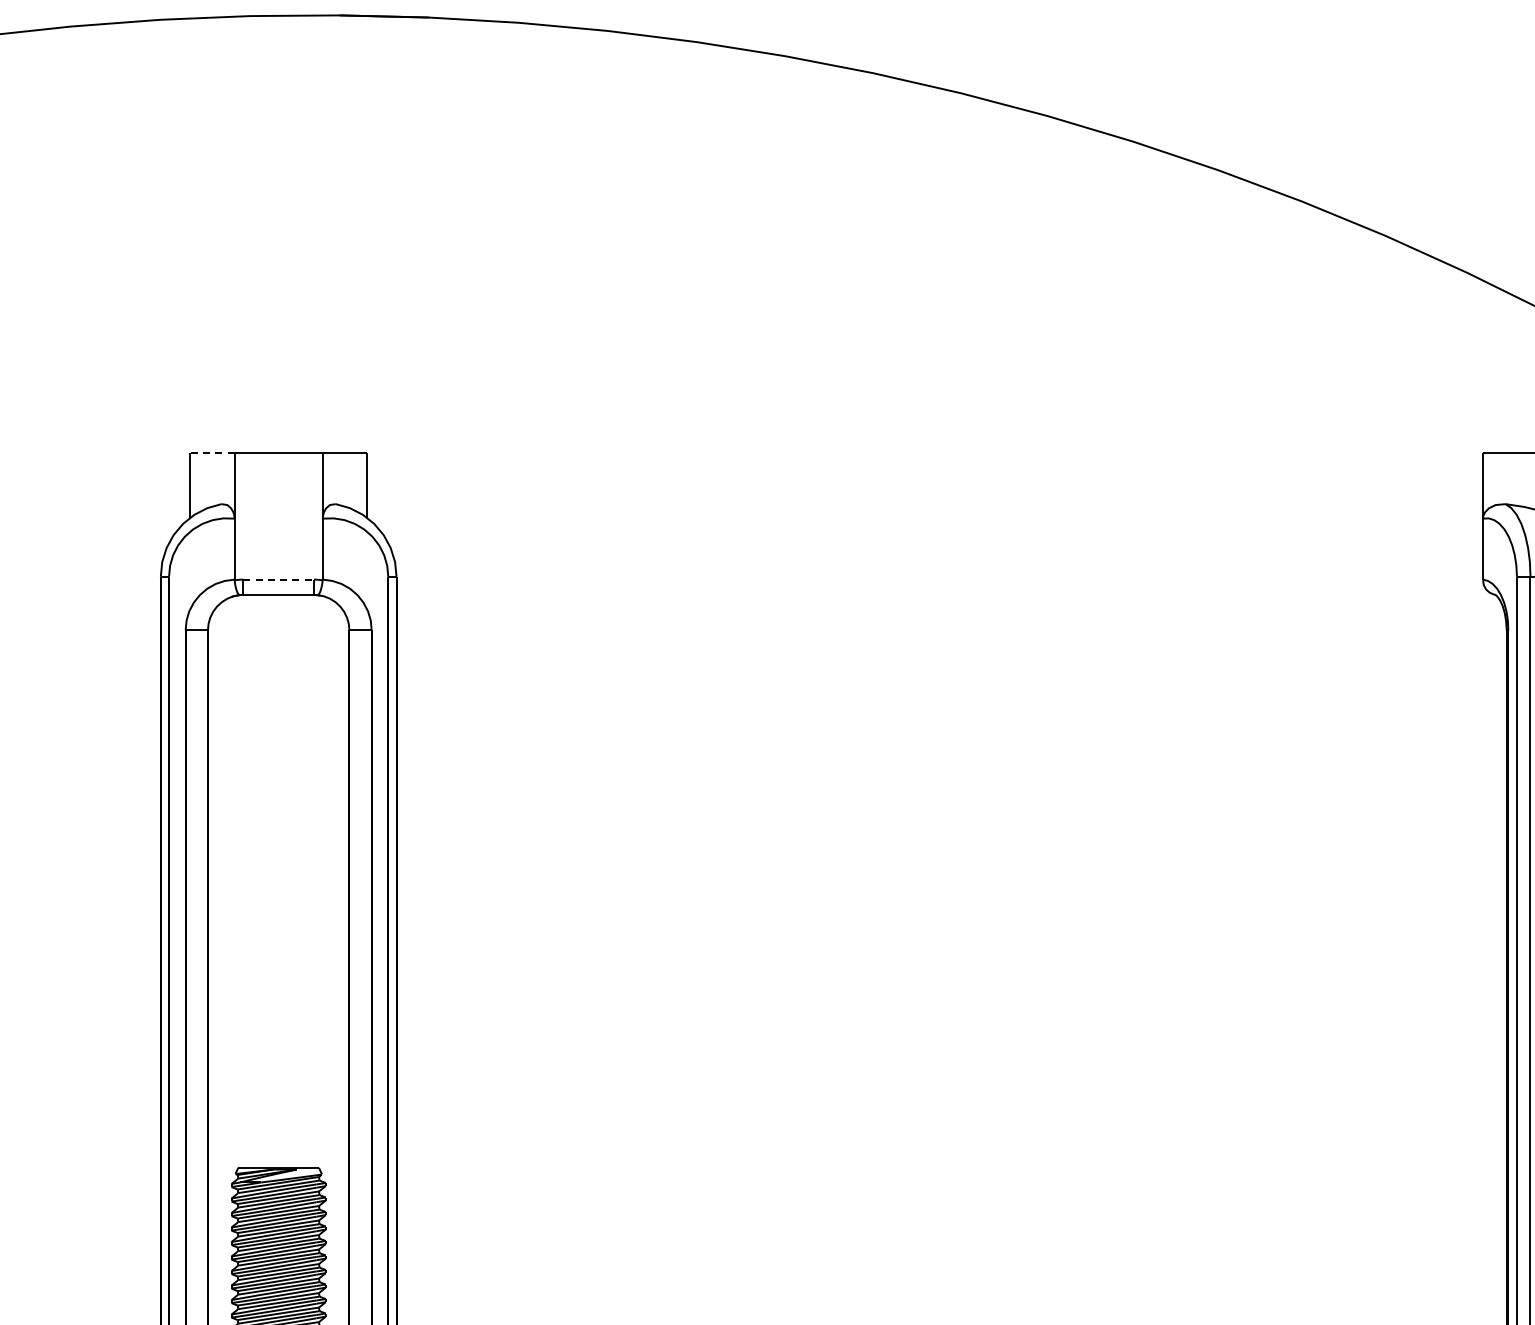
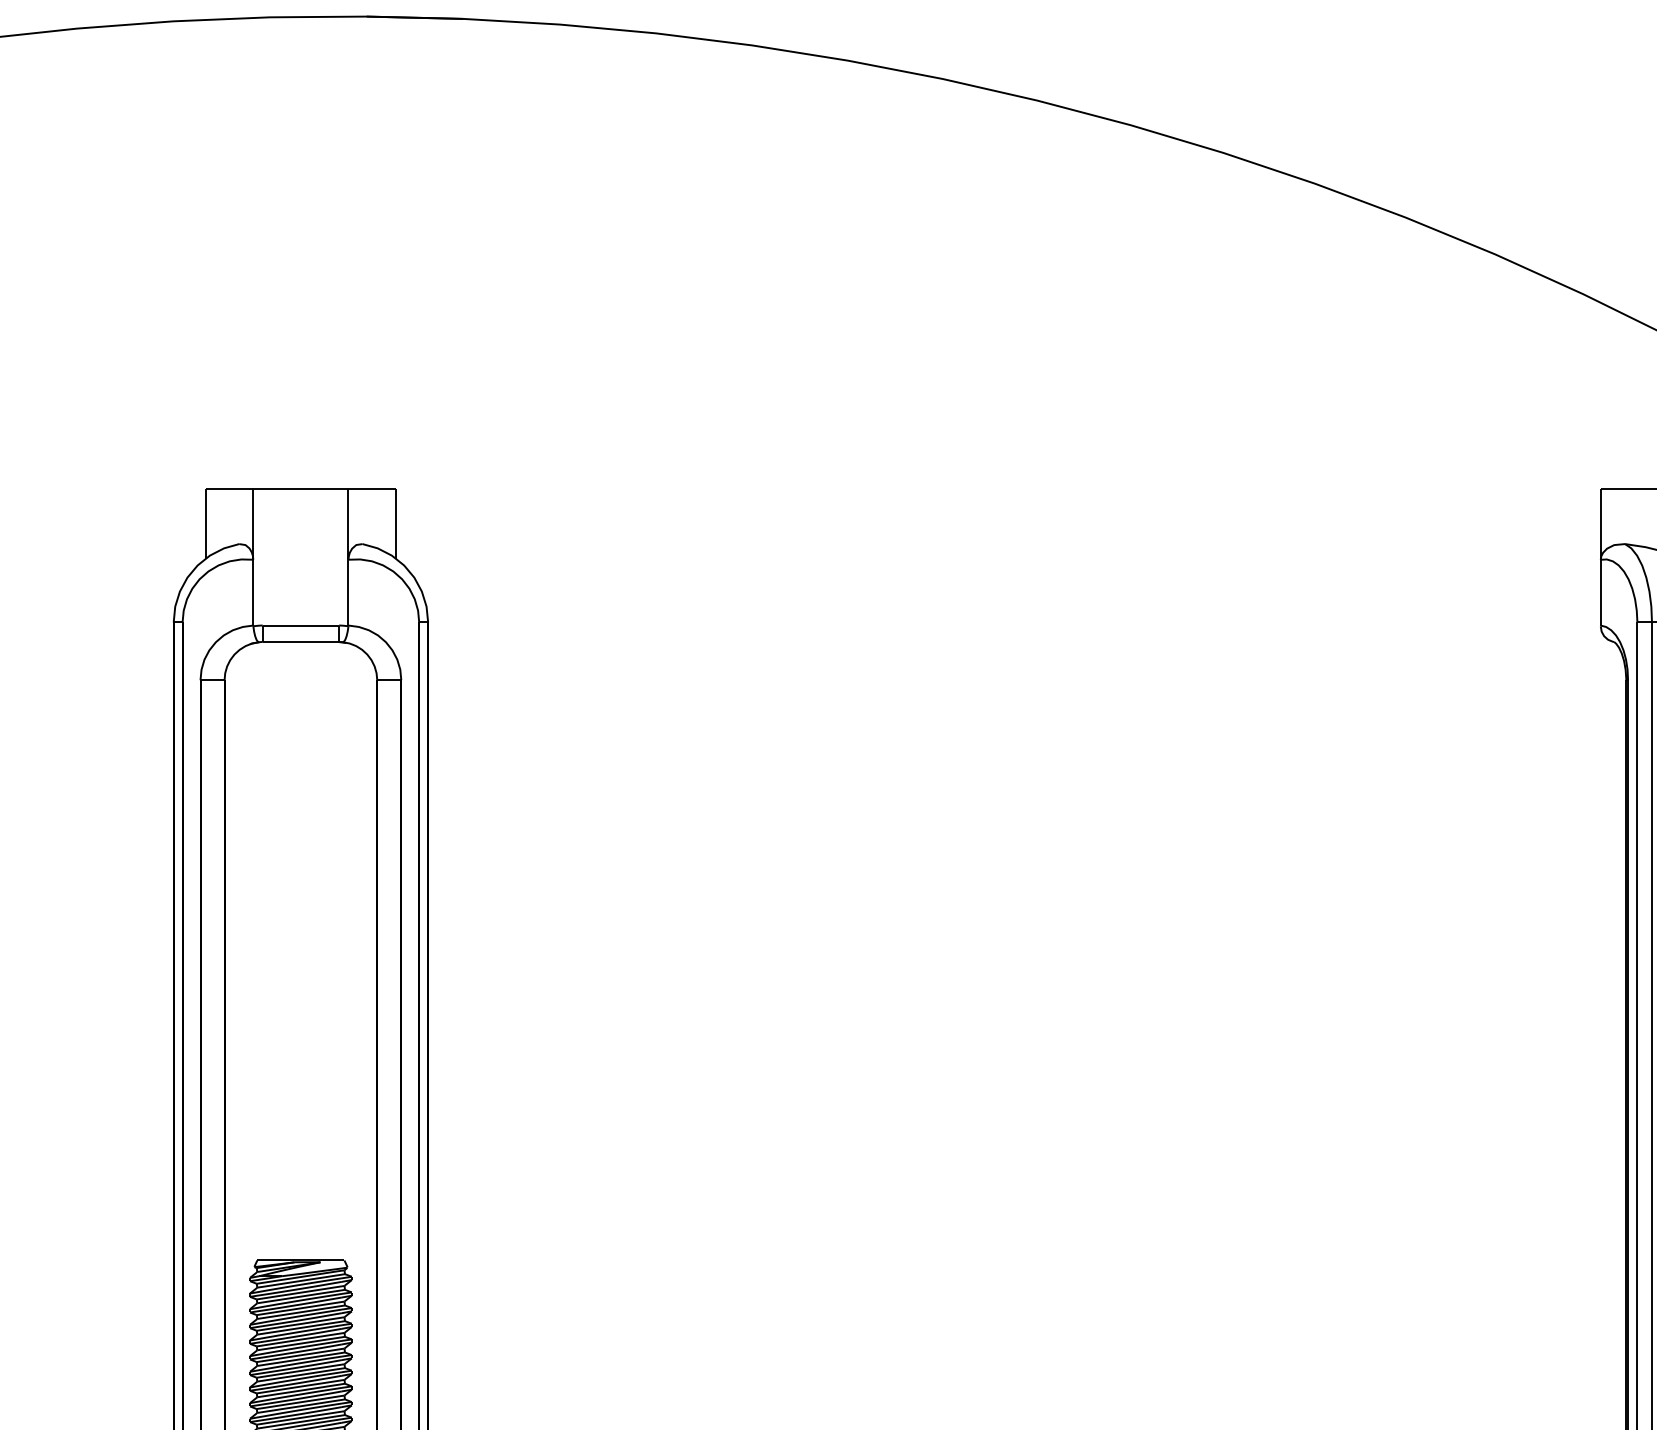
line: (212, 453) -> (229, 489), dashed -> solid
line: (279, 579) -> (301, 625), dashed -> solid

